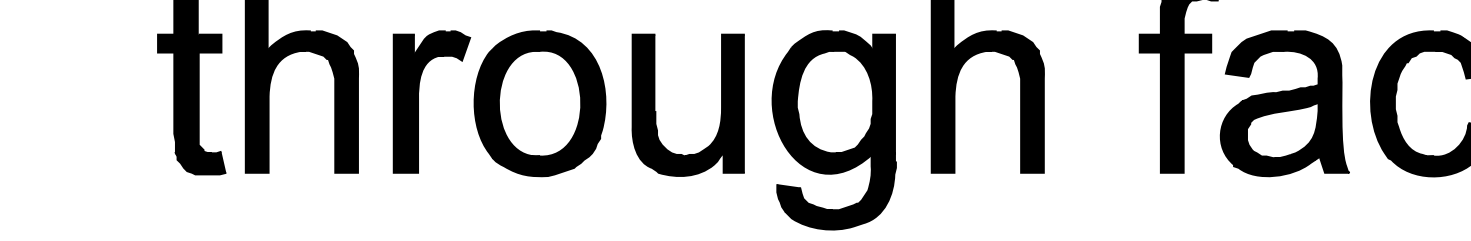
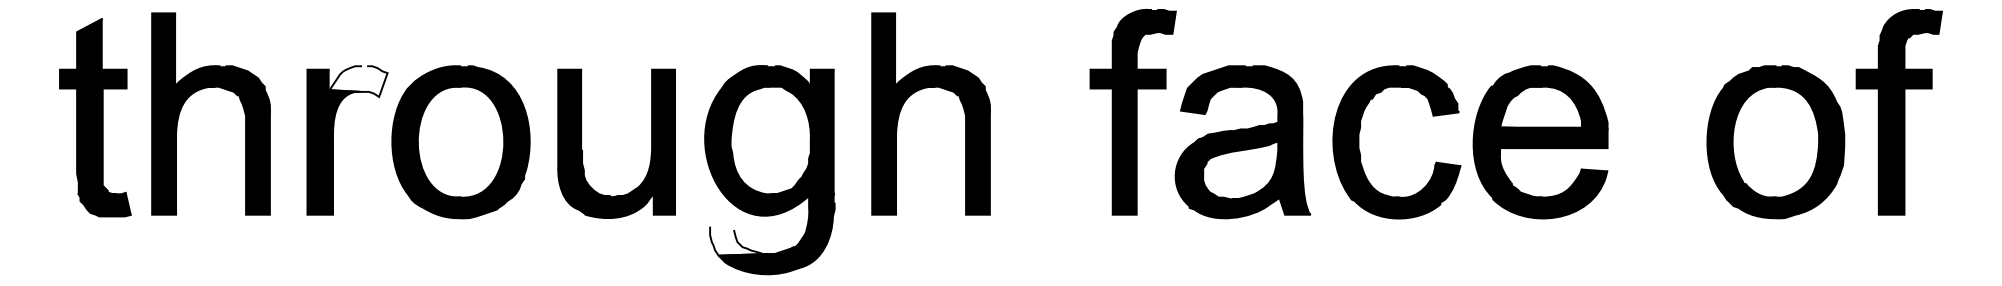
fill: (442, 45) -> (358, 81), removed
fill: (805, 197) -> (739, 240), removed

